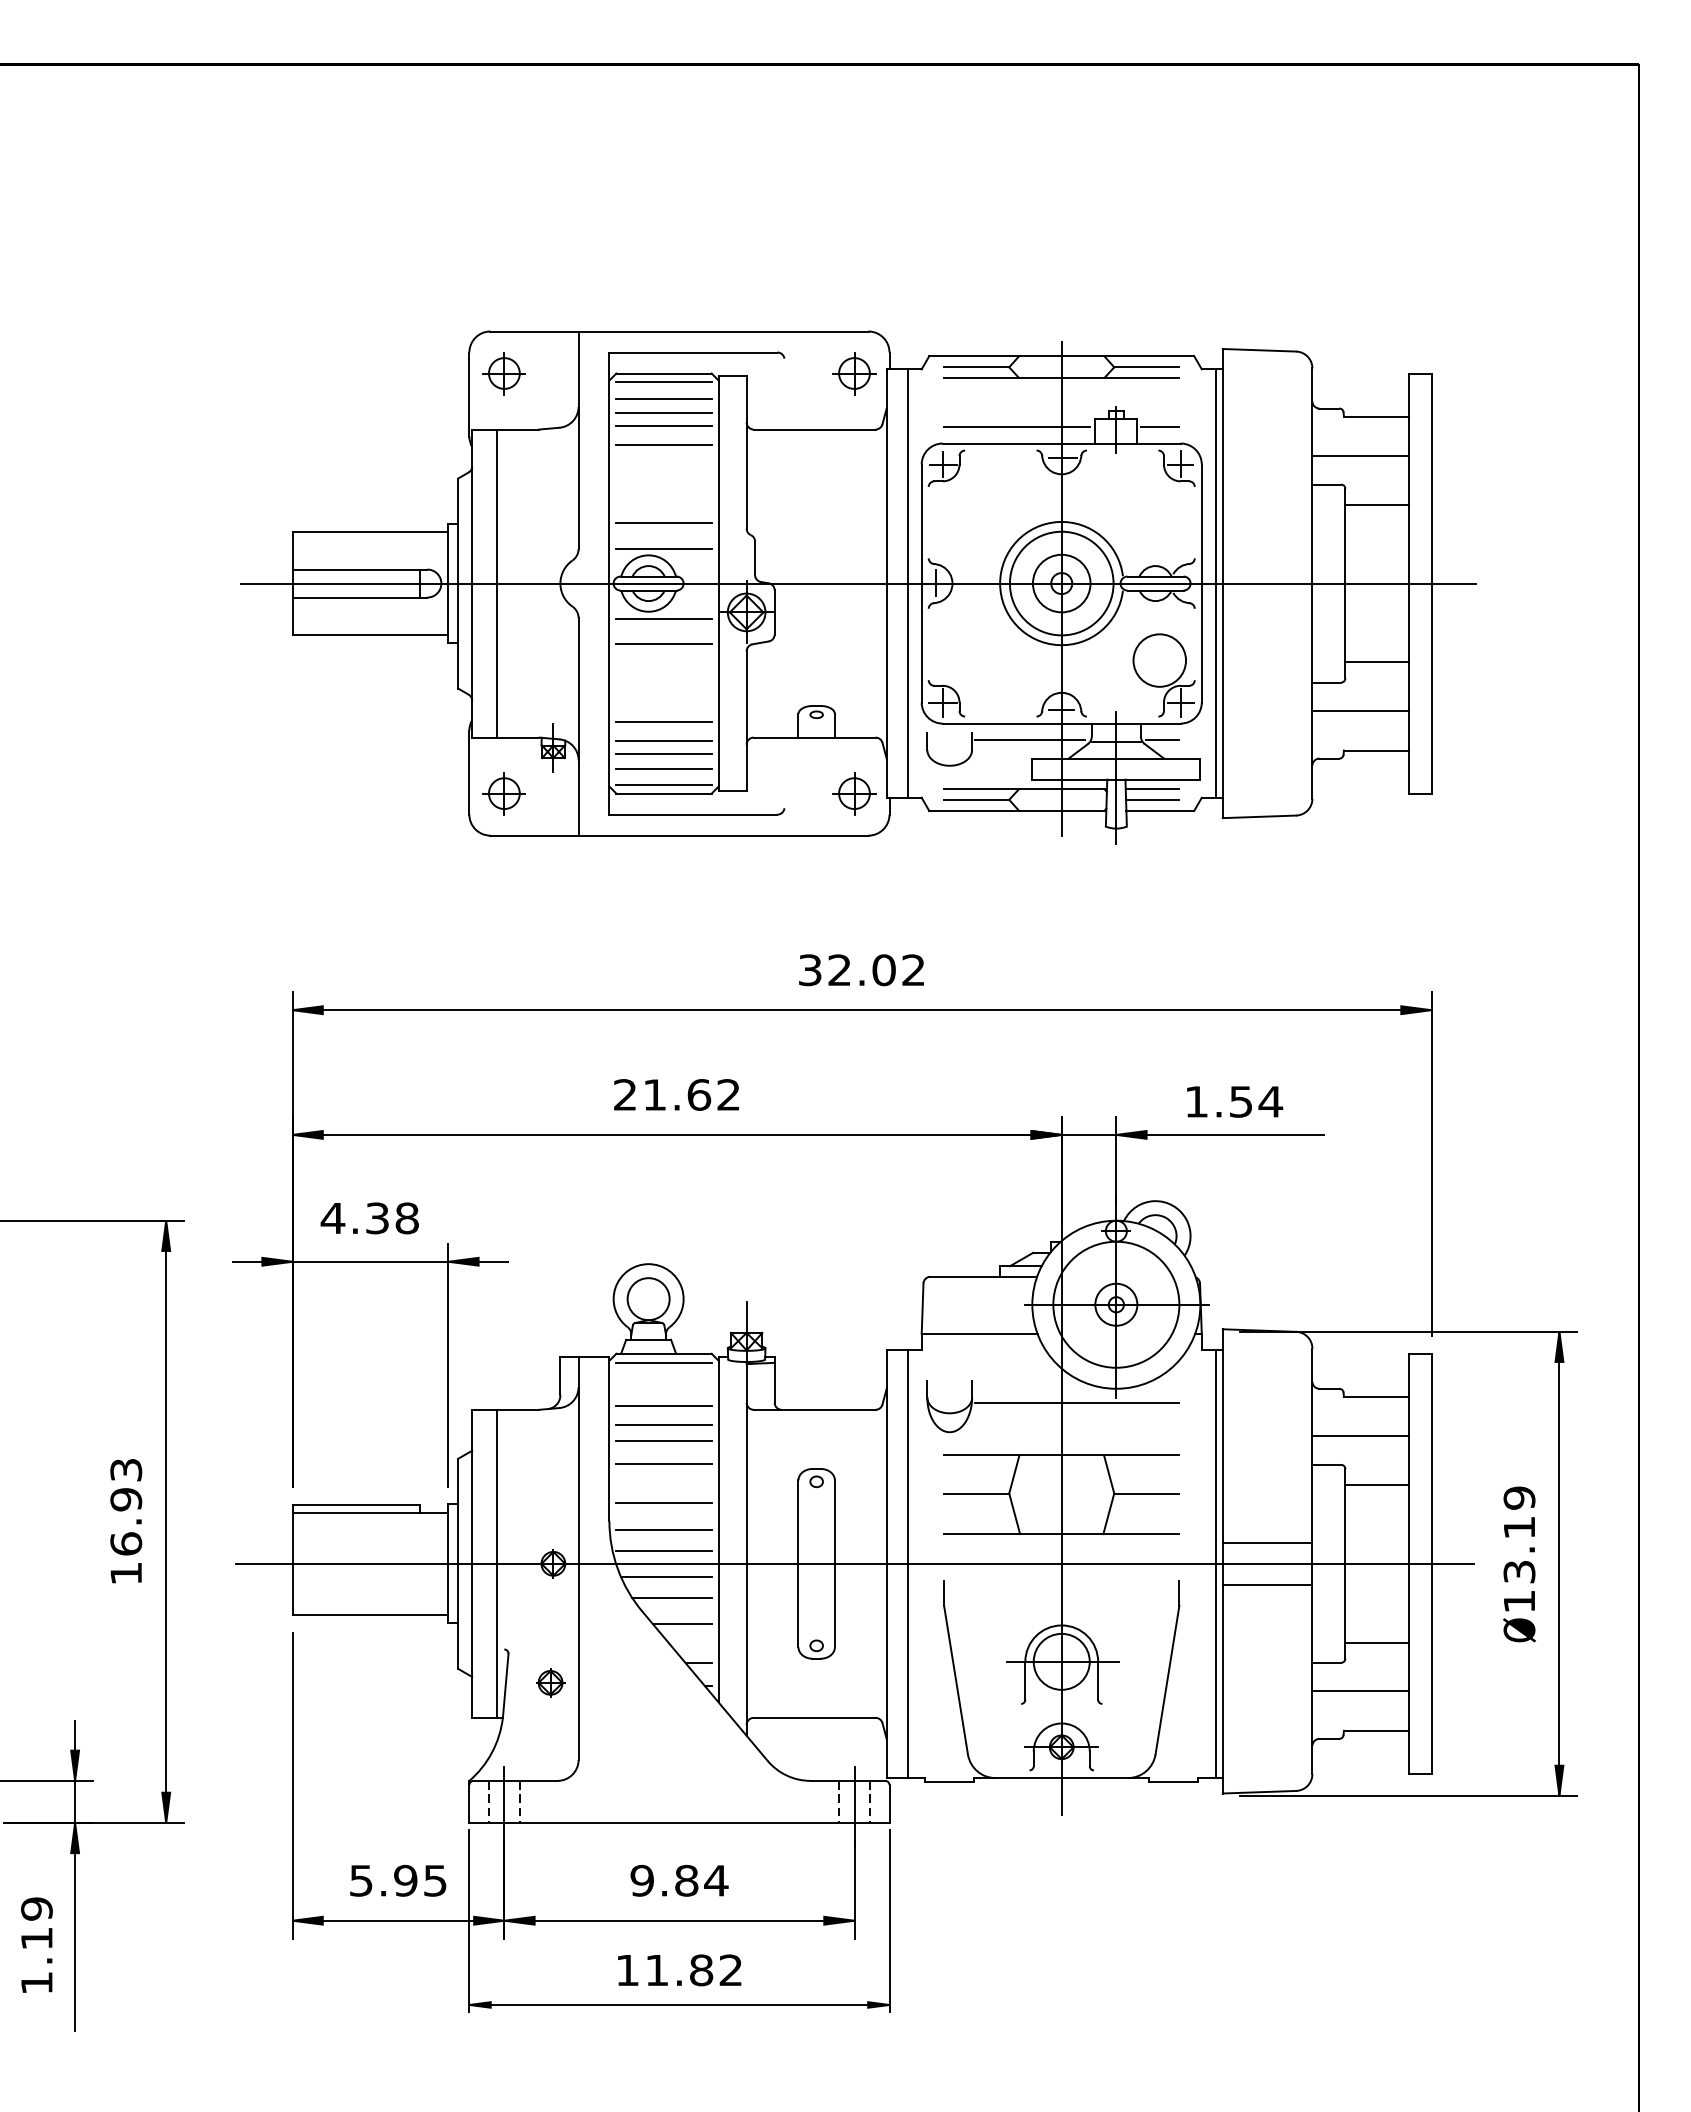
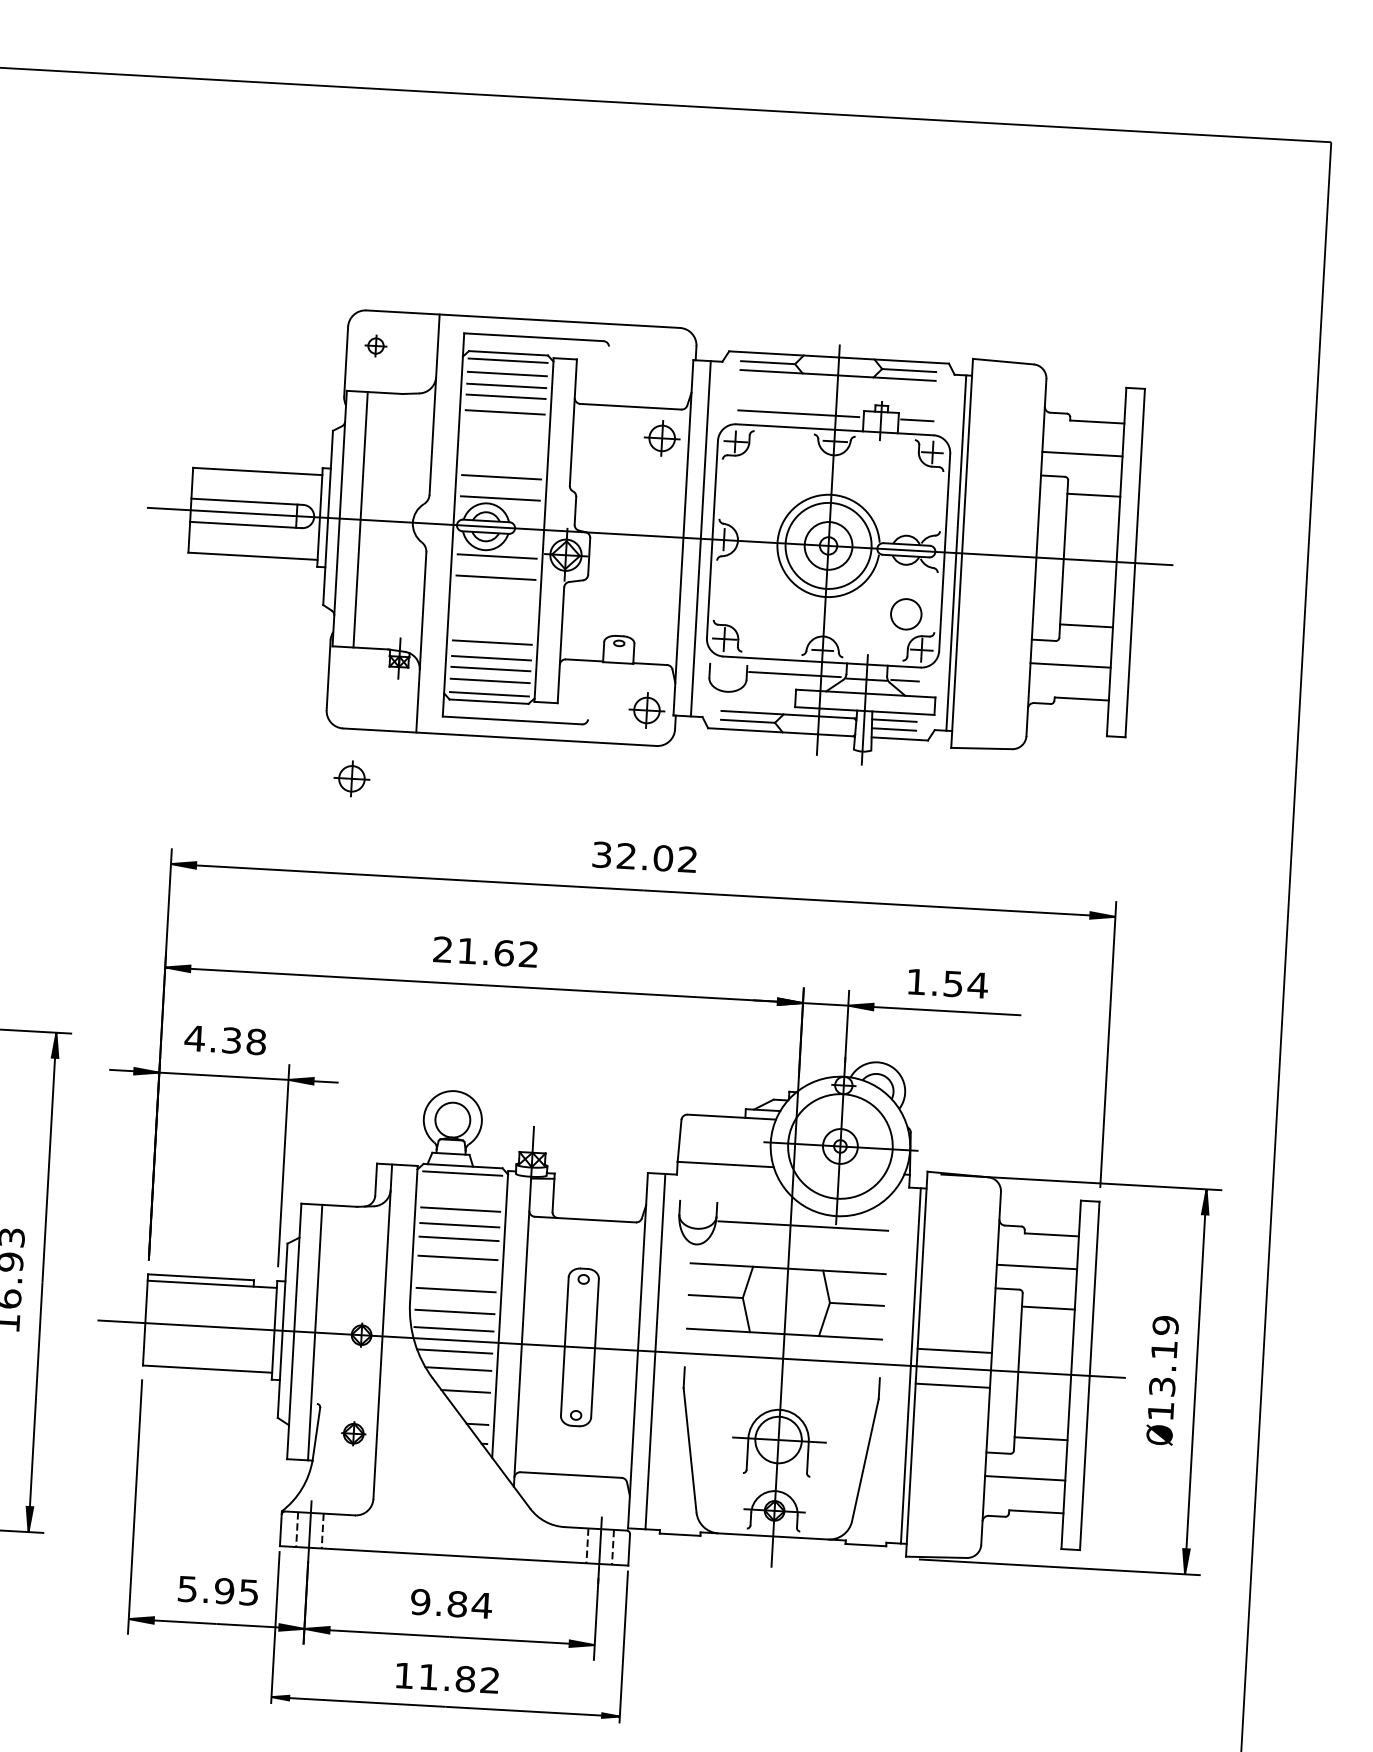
part: (503, 373) -> (375, 345), size x0.6
part: (854, 373) -> (662, 438), moved
circle: (1159, 660) -> (906, 614), size x0.7
part: (503, 793) -> (351, 778), moved

